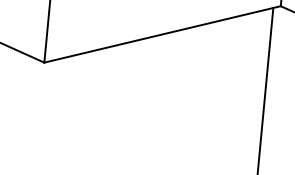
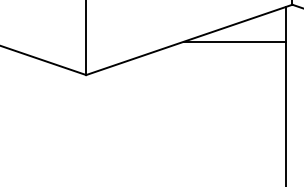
line: (212, 40) -> (234, 41), added

